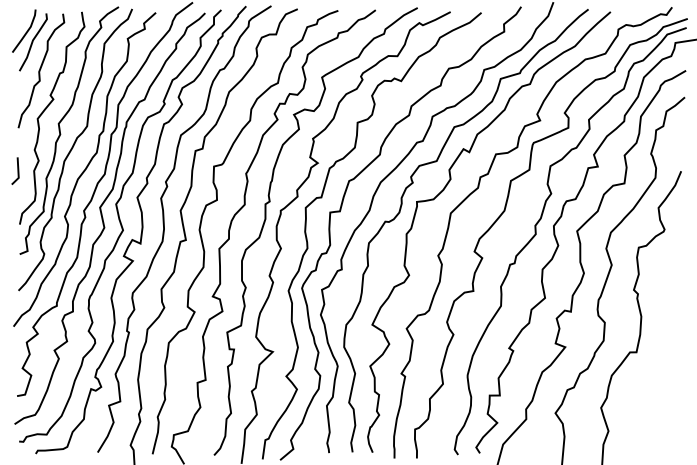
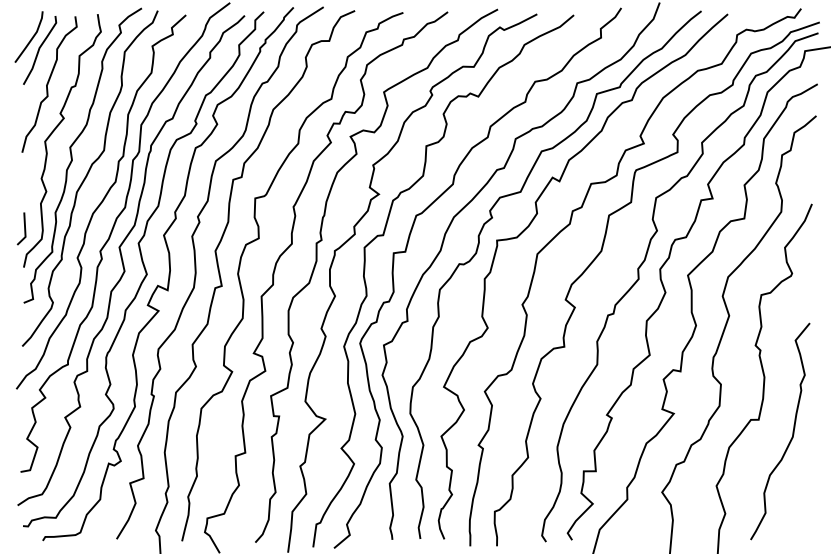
line: (17, 170) -> (24, 228), moved
curve: (664, 362) -> (792, 431), added

